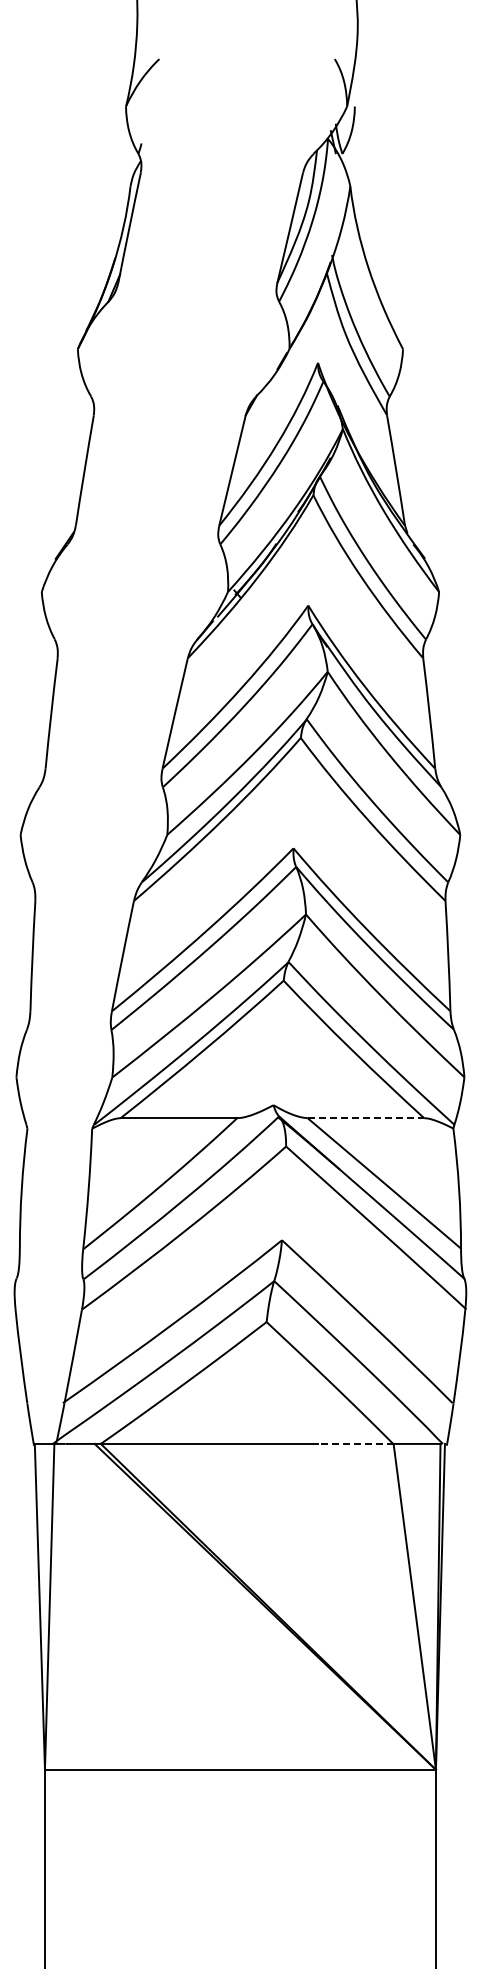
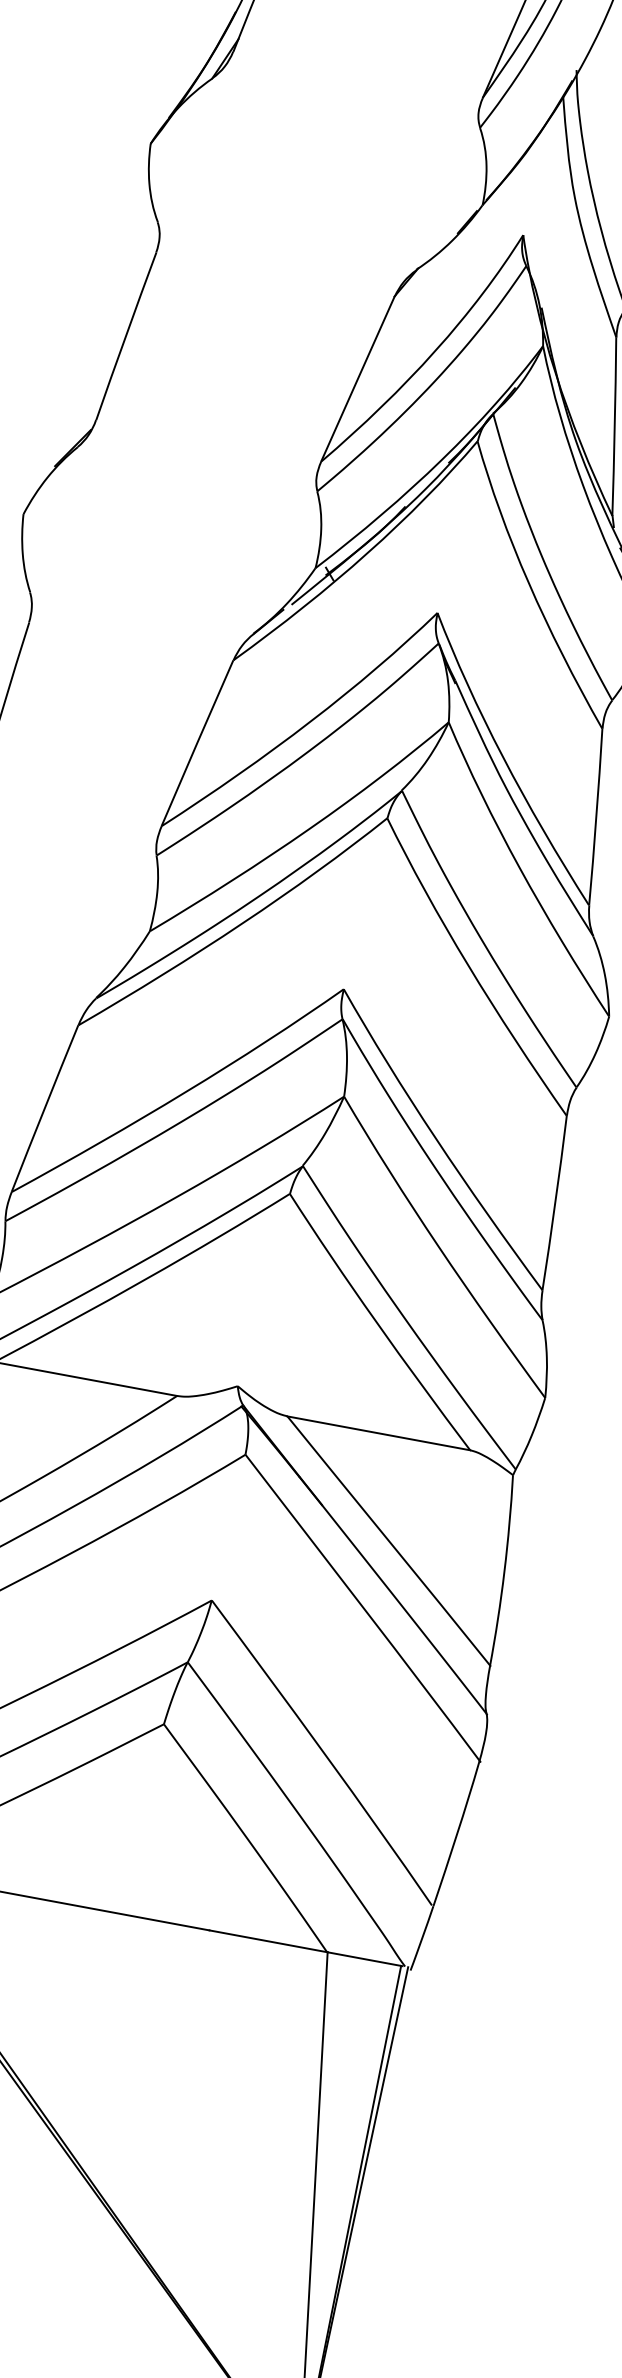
line: (366, 1118) -> (379, 1434), dashed -> solid
line: (355, 1443) -> (267, 1940), dashed -> solid

